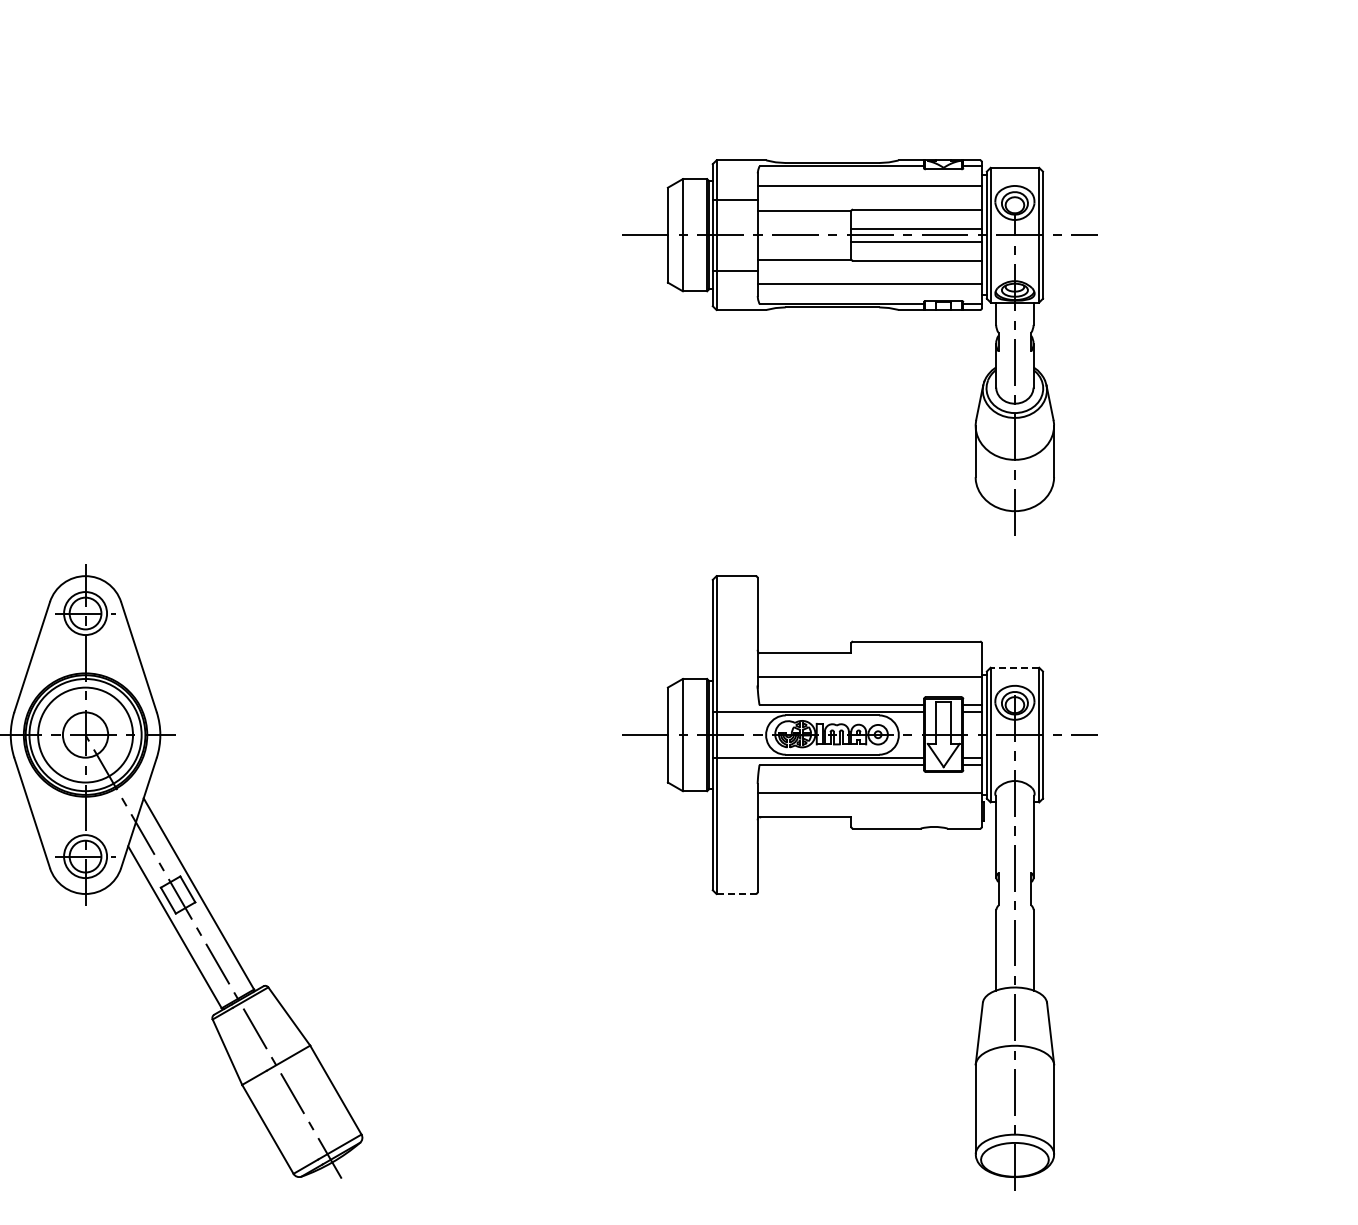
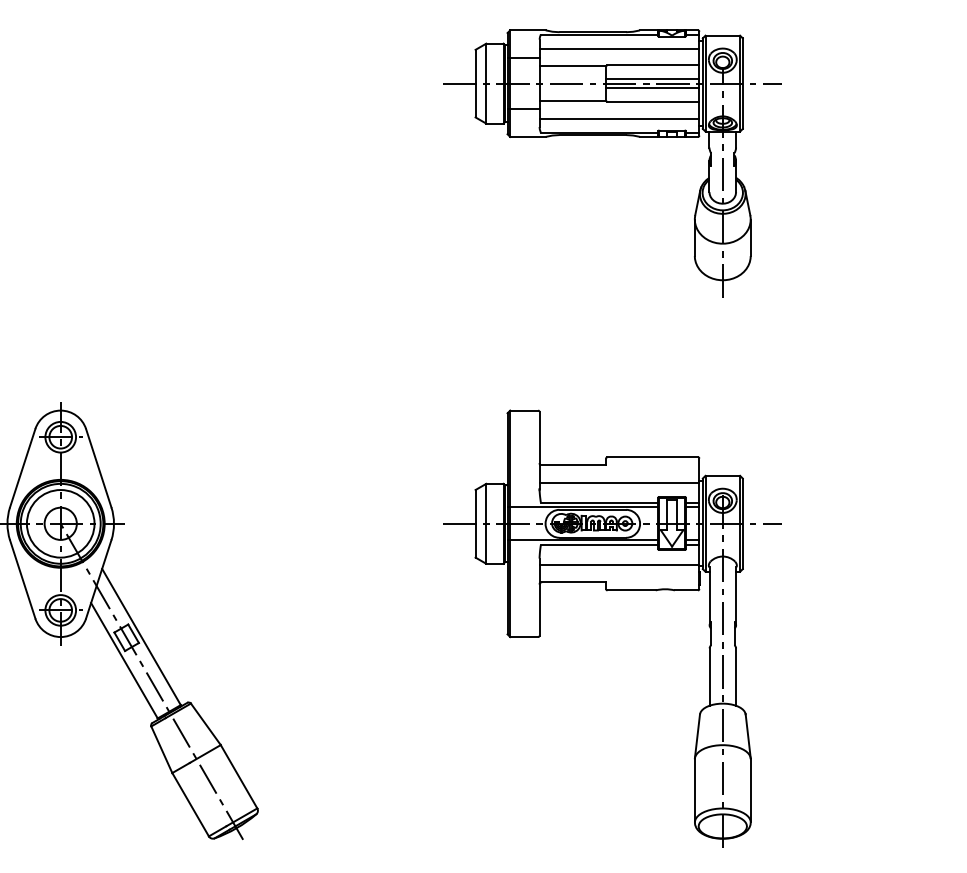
part: (859, 307) -> (612, 135), moved
line: (1014, 667) -> (722, 475), dashed -> solid
line: (736, 894) -> (524, 637), dashed -> solid

